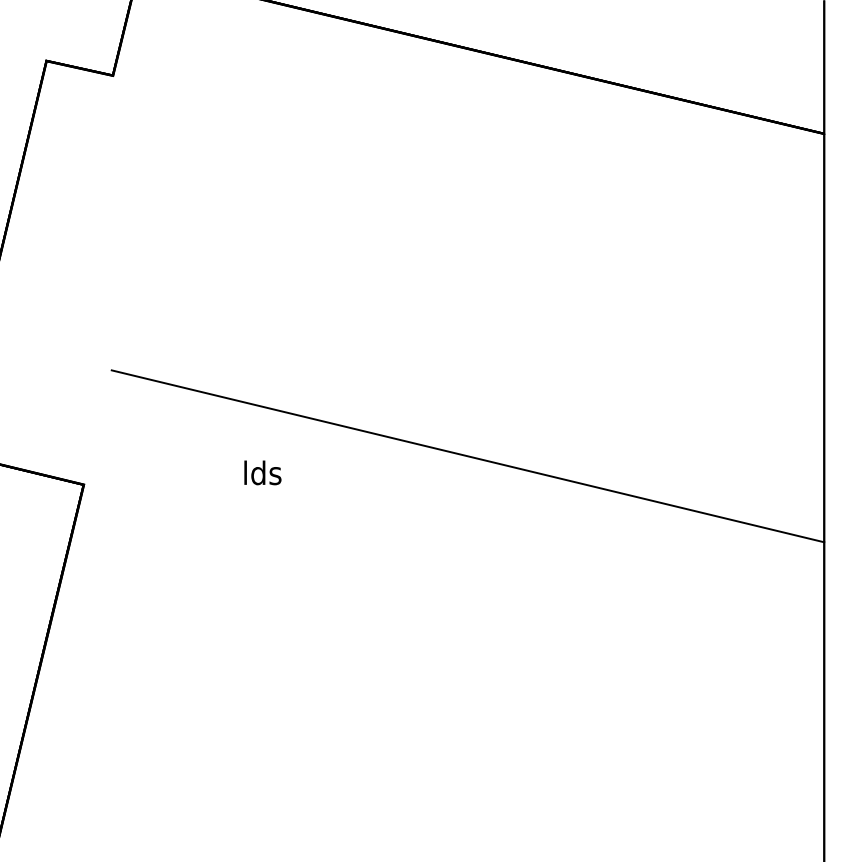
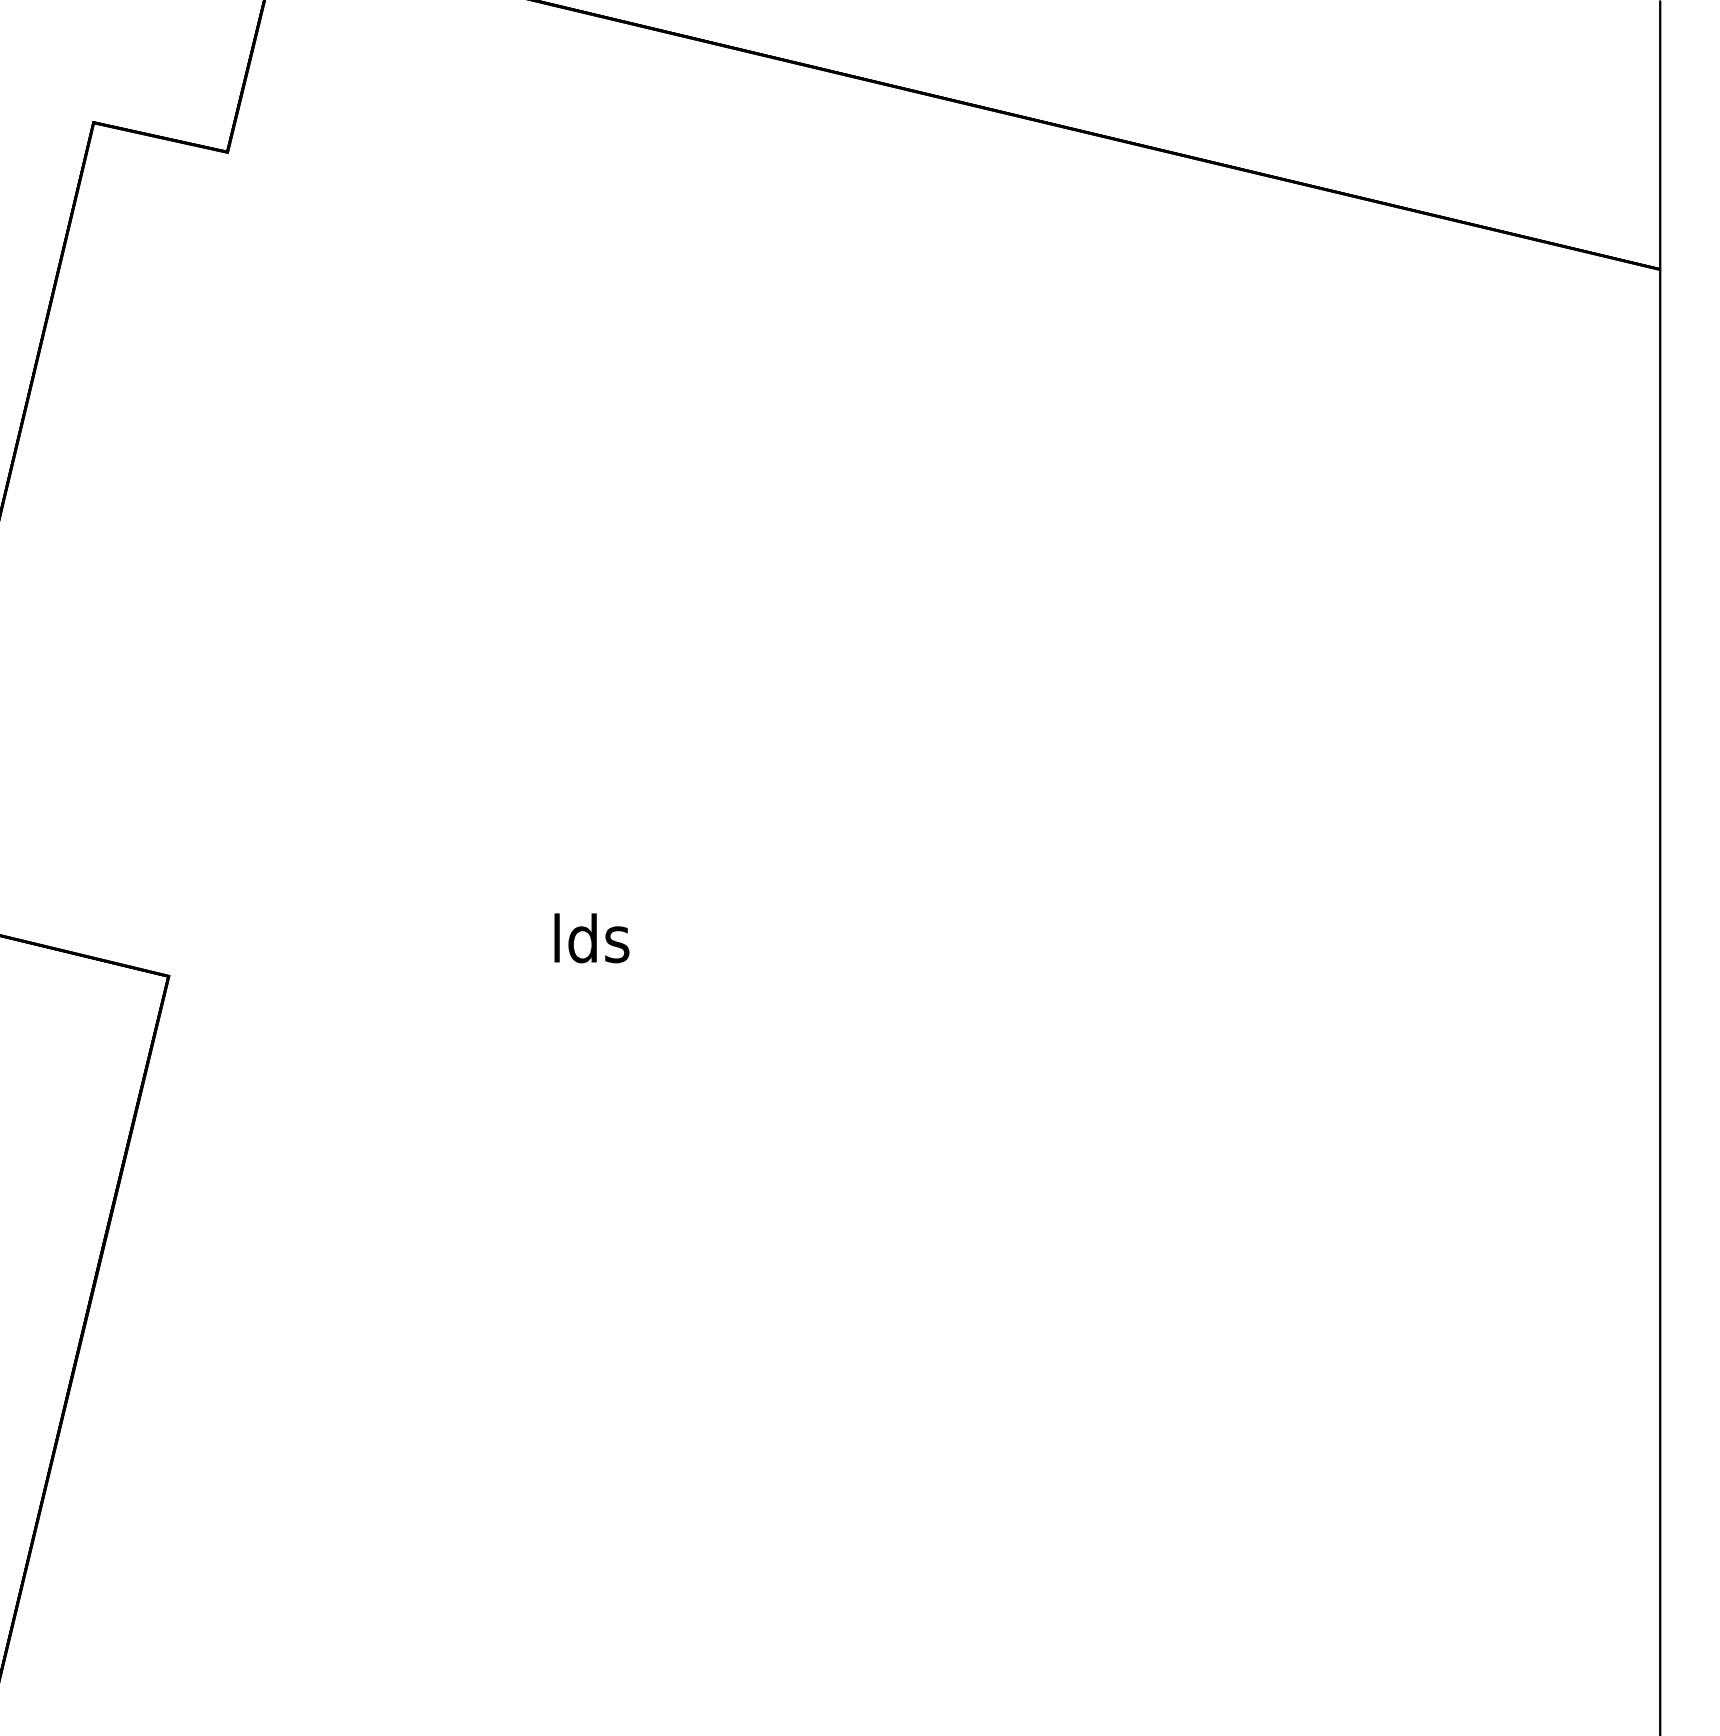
line: (467, 456) -> (941, 919), removed
text: (262, 472) -> (591, 937), moved

